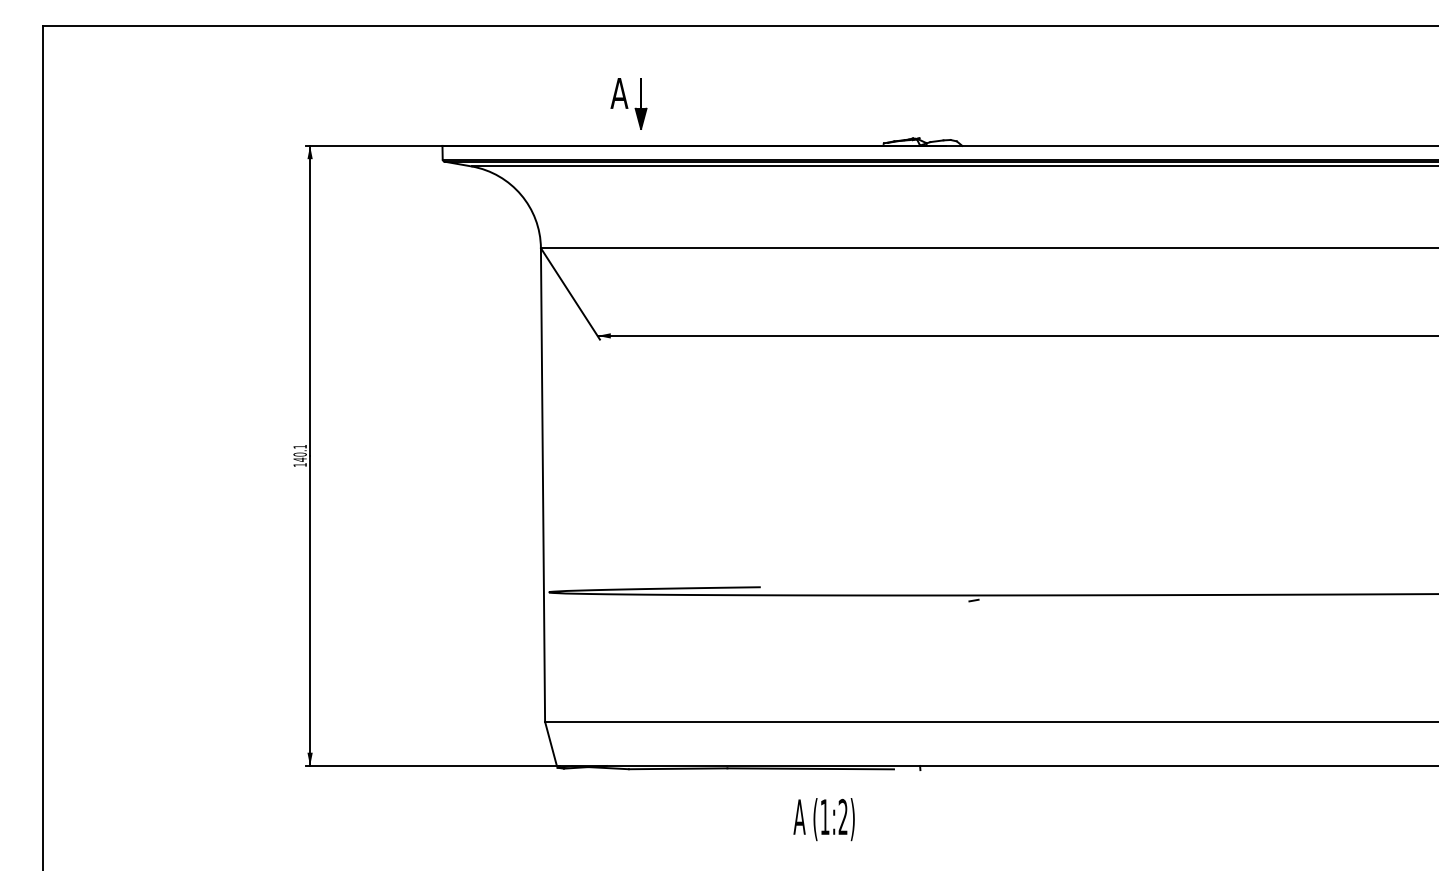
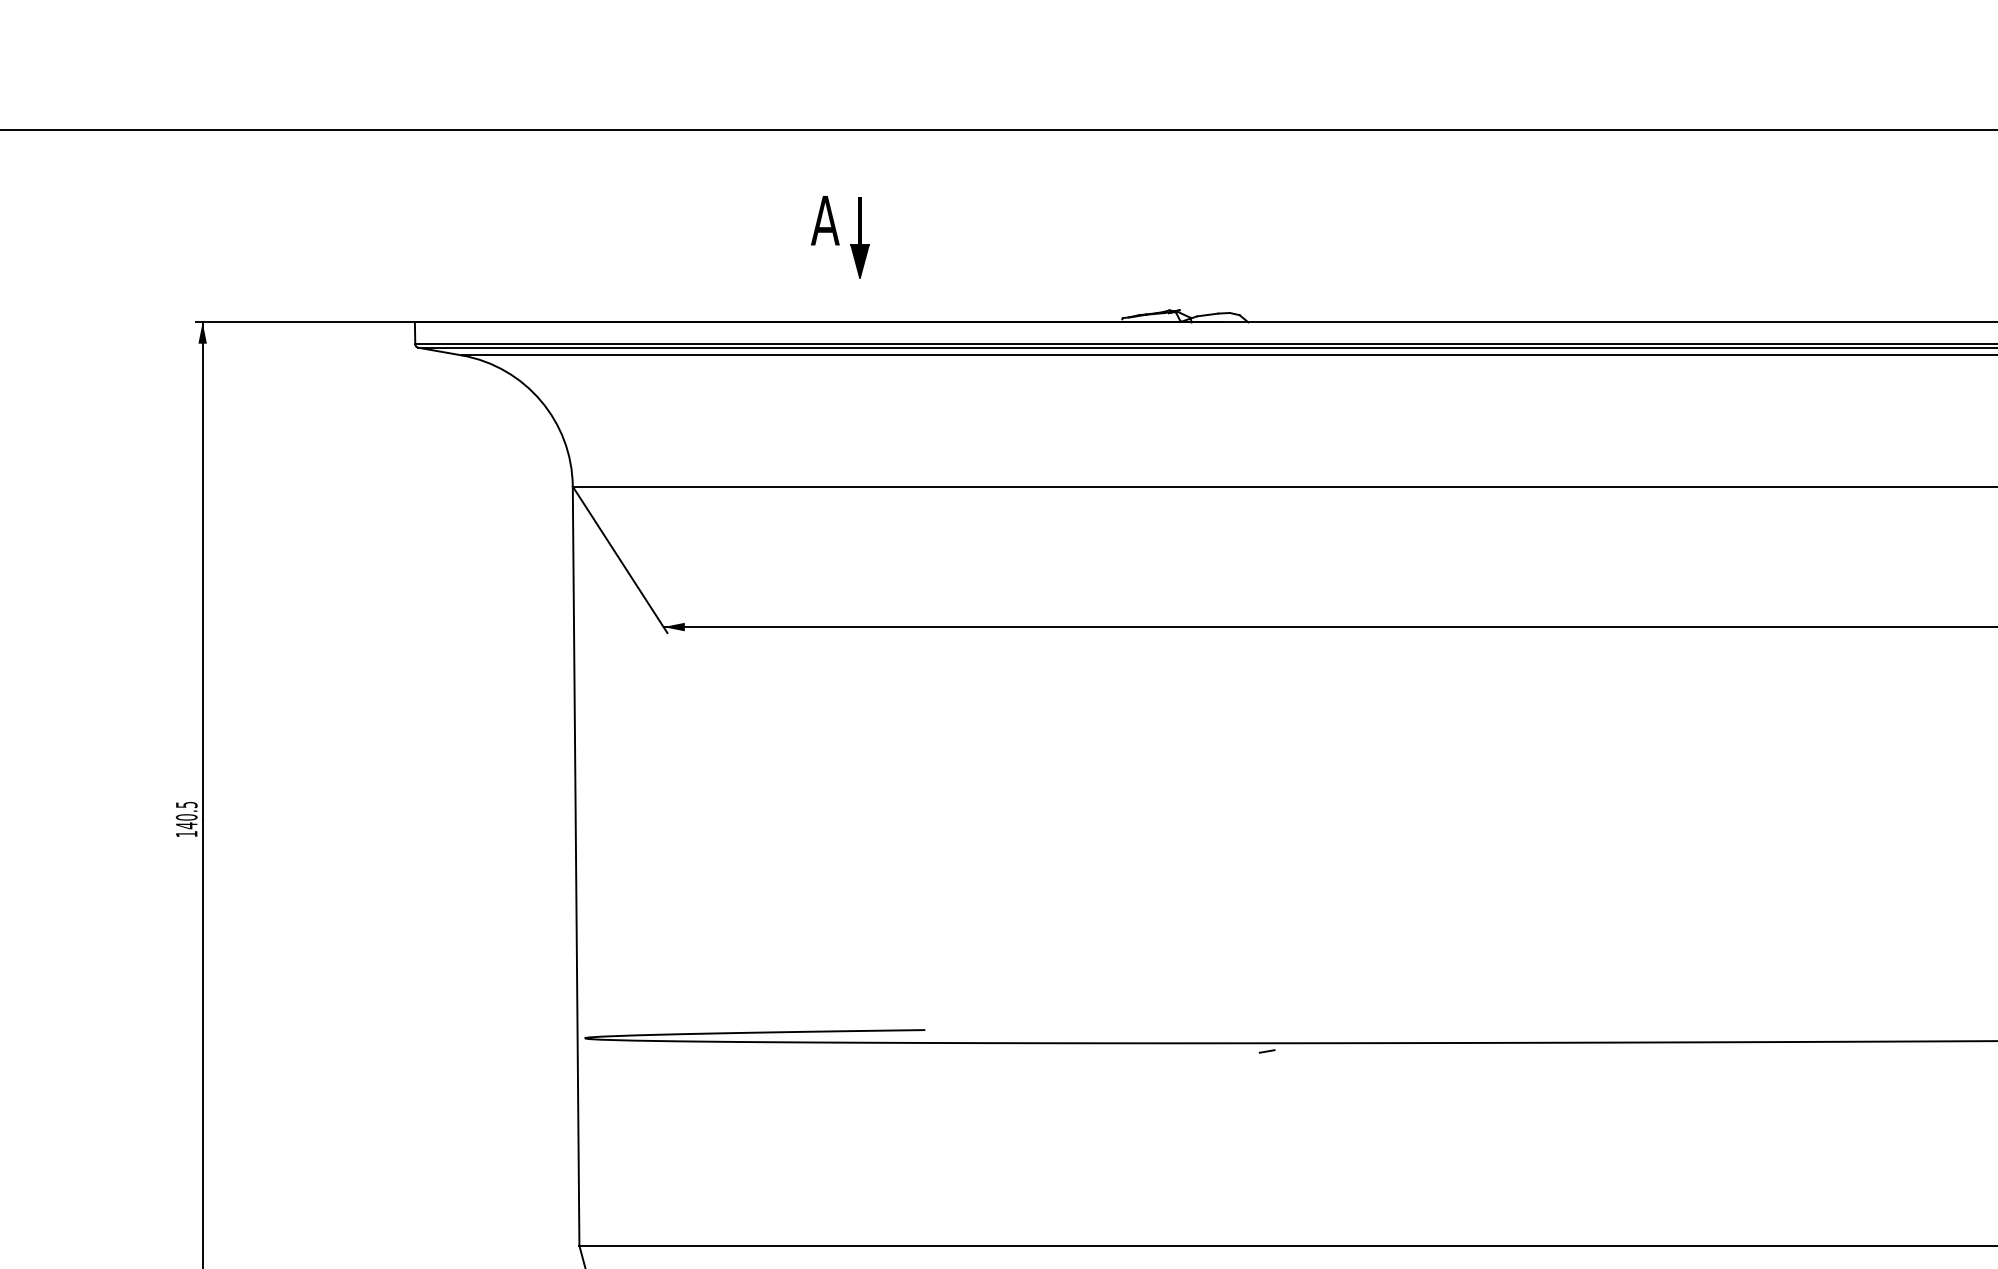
part: (628, 103) -> (839, 236), moved
text: (299, 446) -> (185, 804), 140.1 -> 140.5

